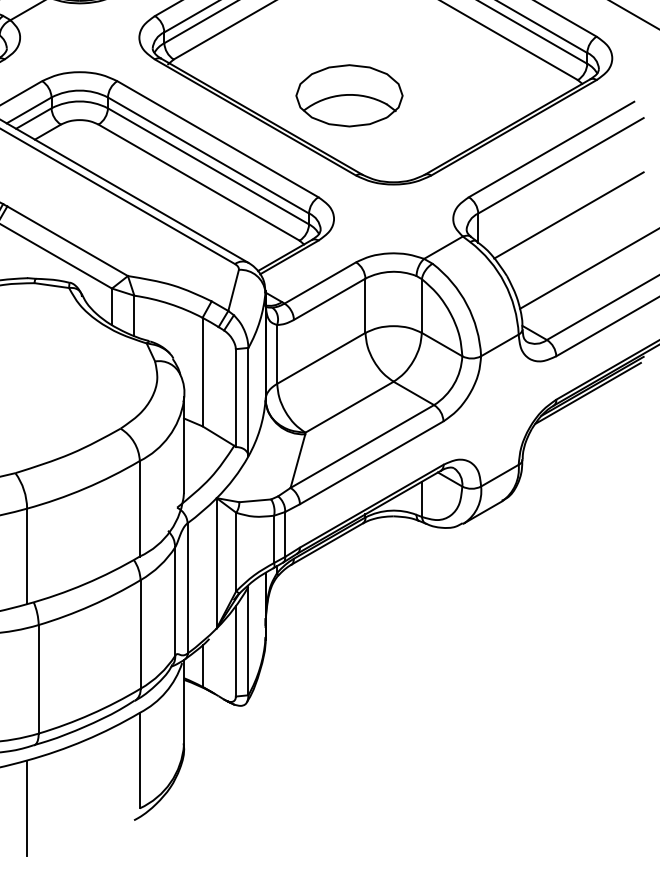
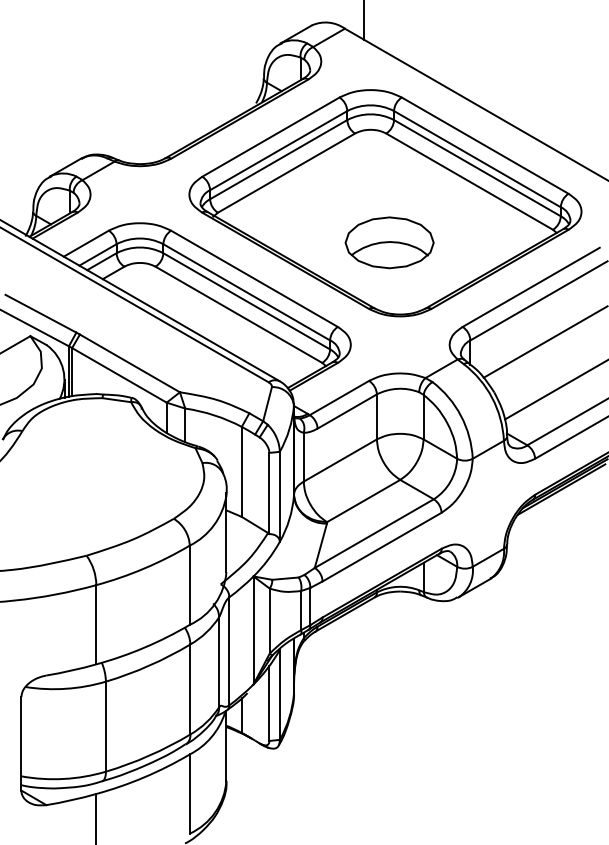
part: (349, 95) -> (389, 242), moved

